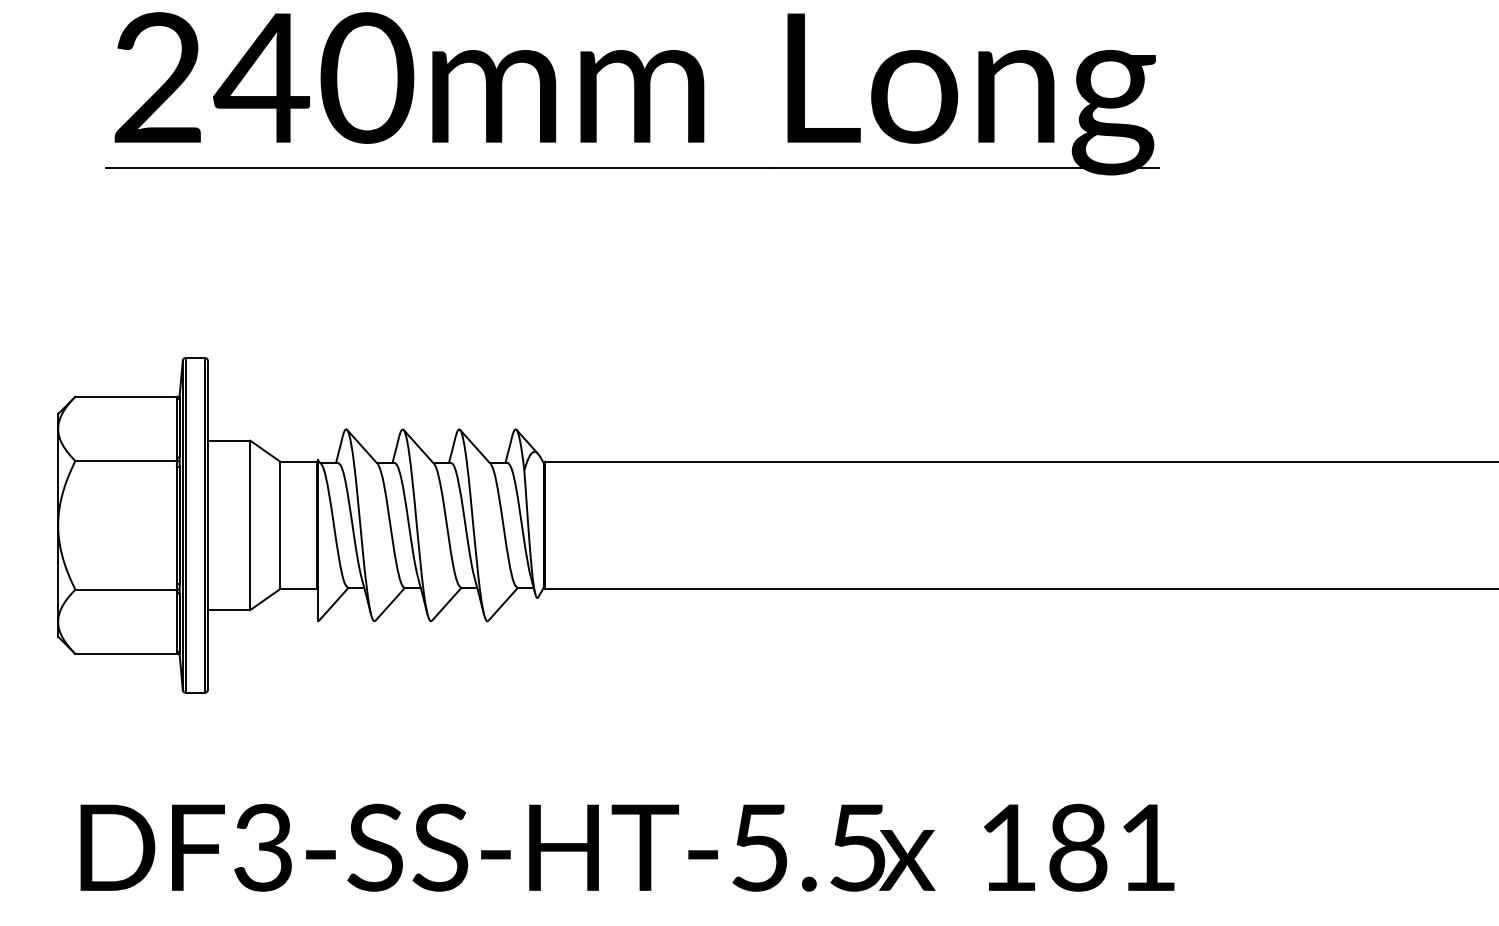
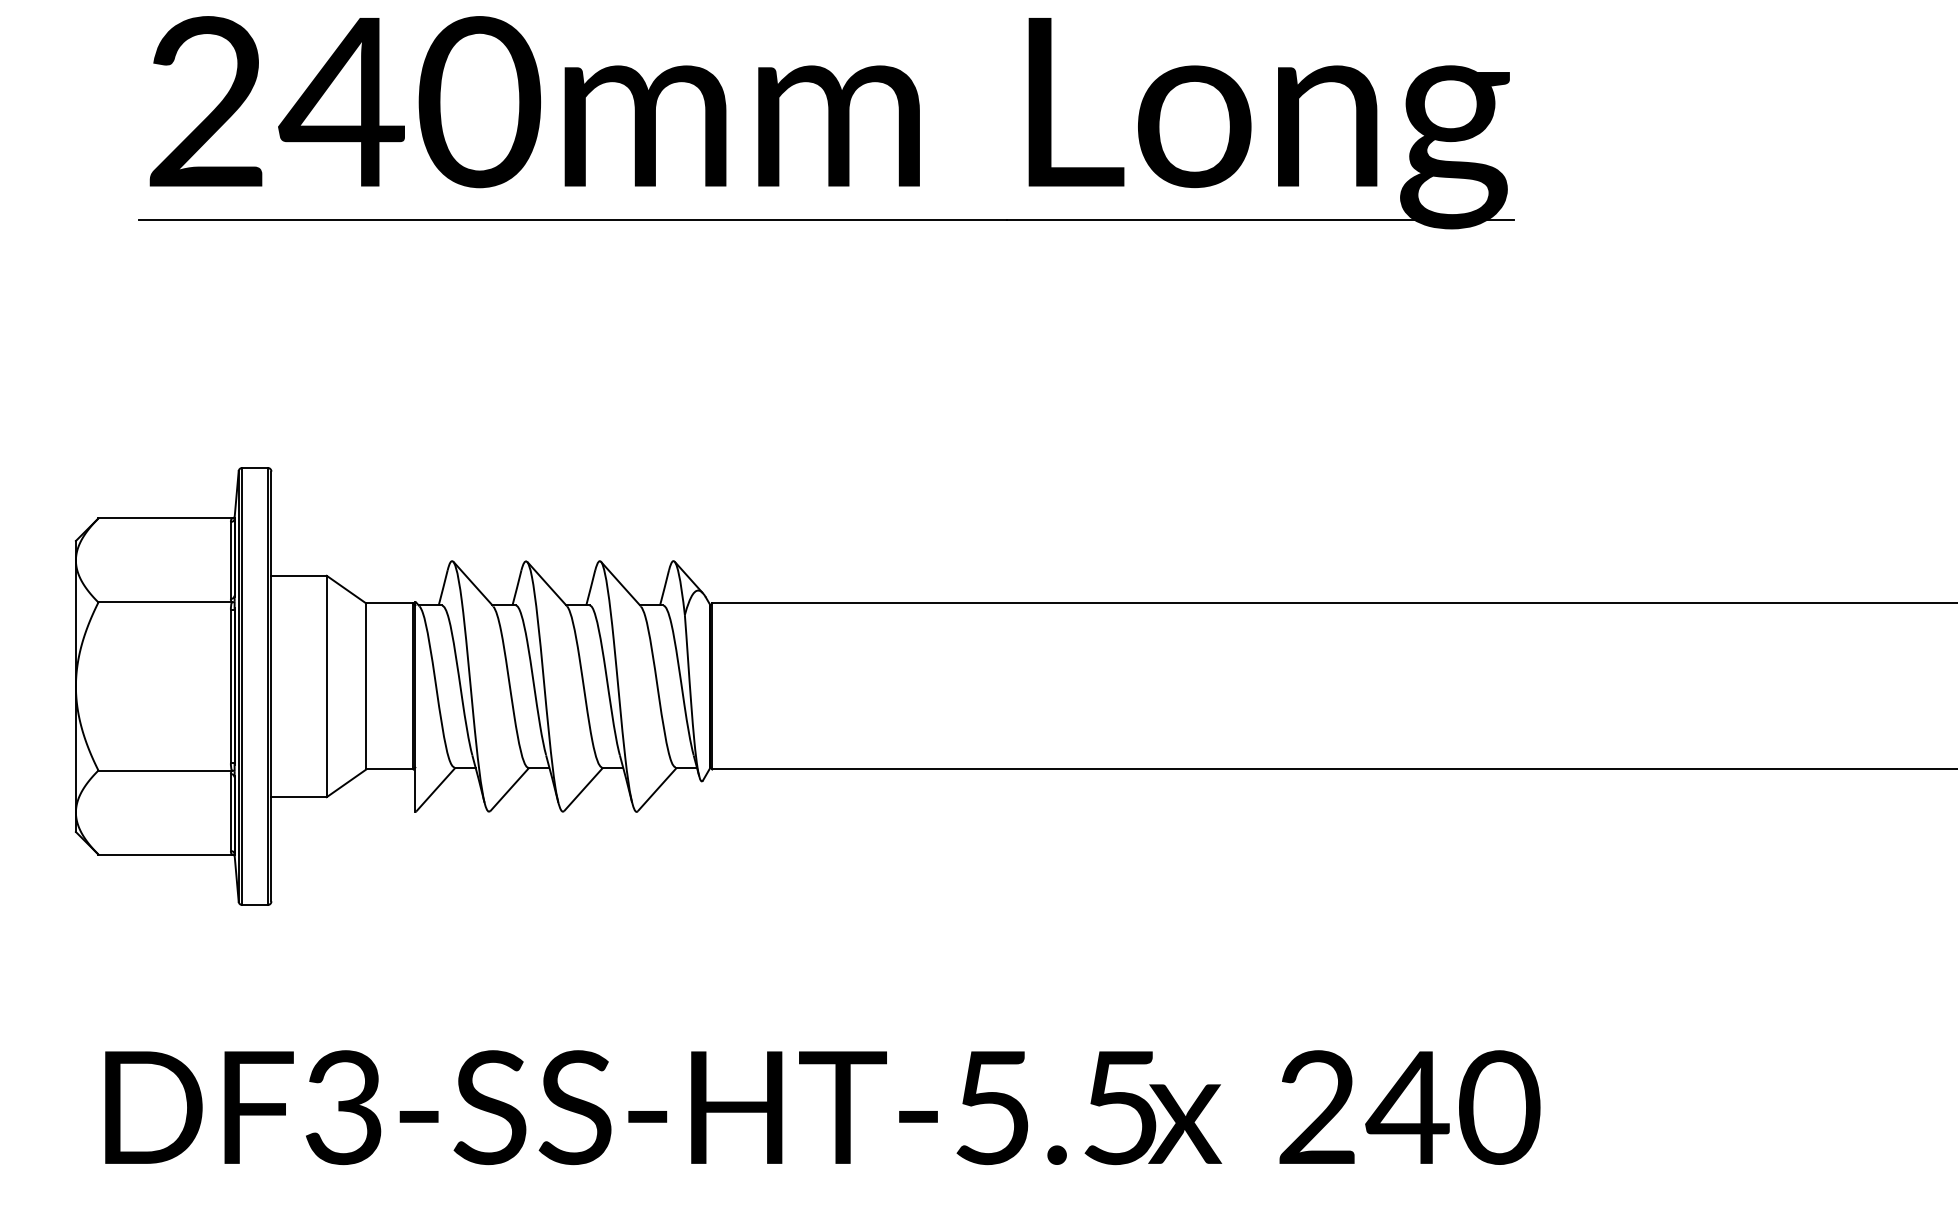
text: (1079, 847) -> (1409, 1107), 181 -> 240

